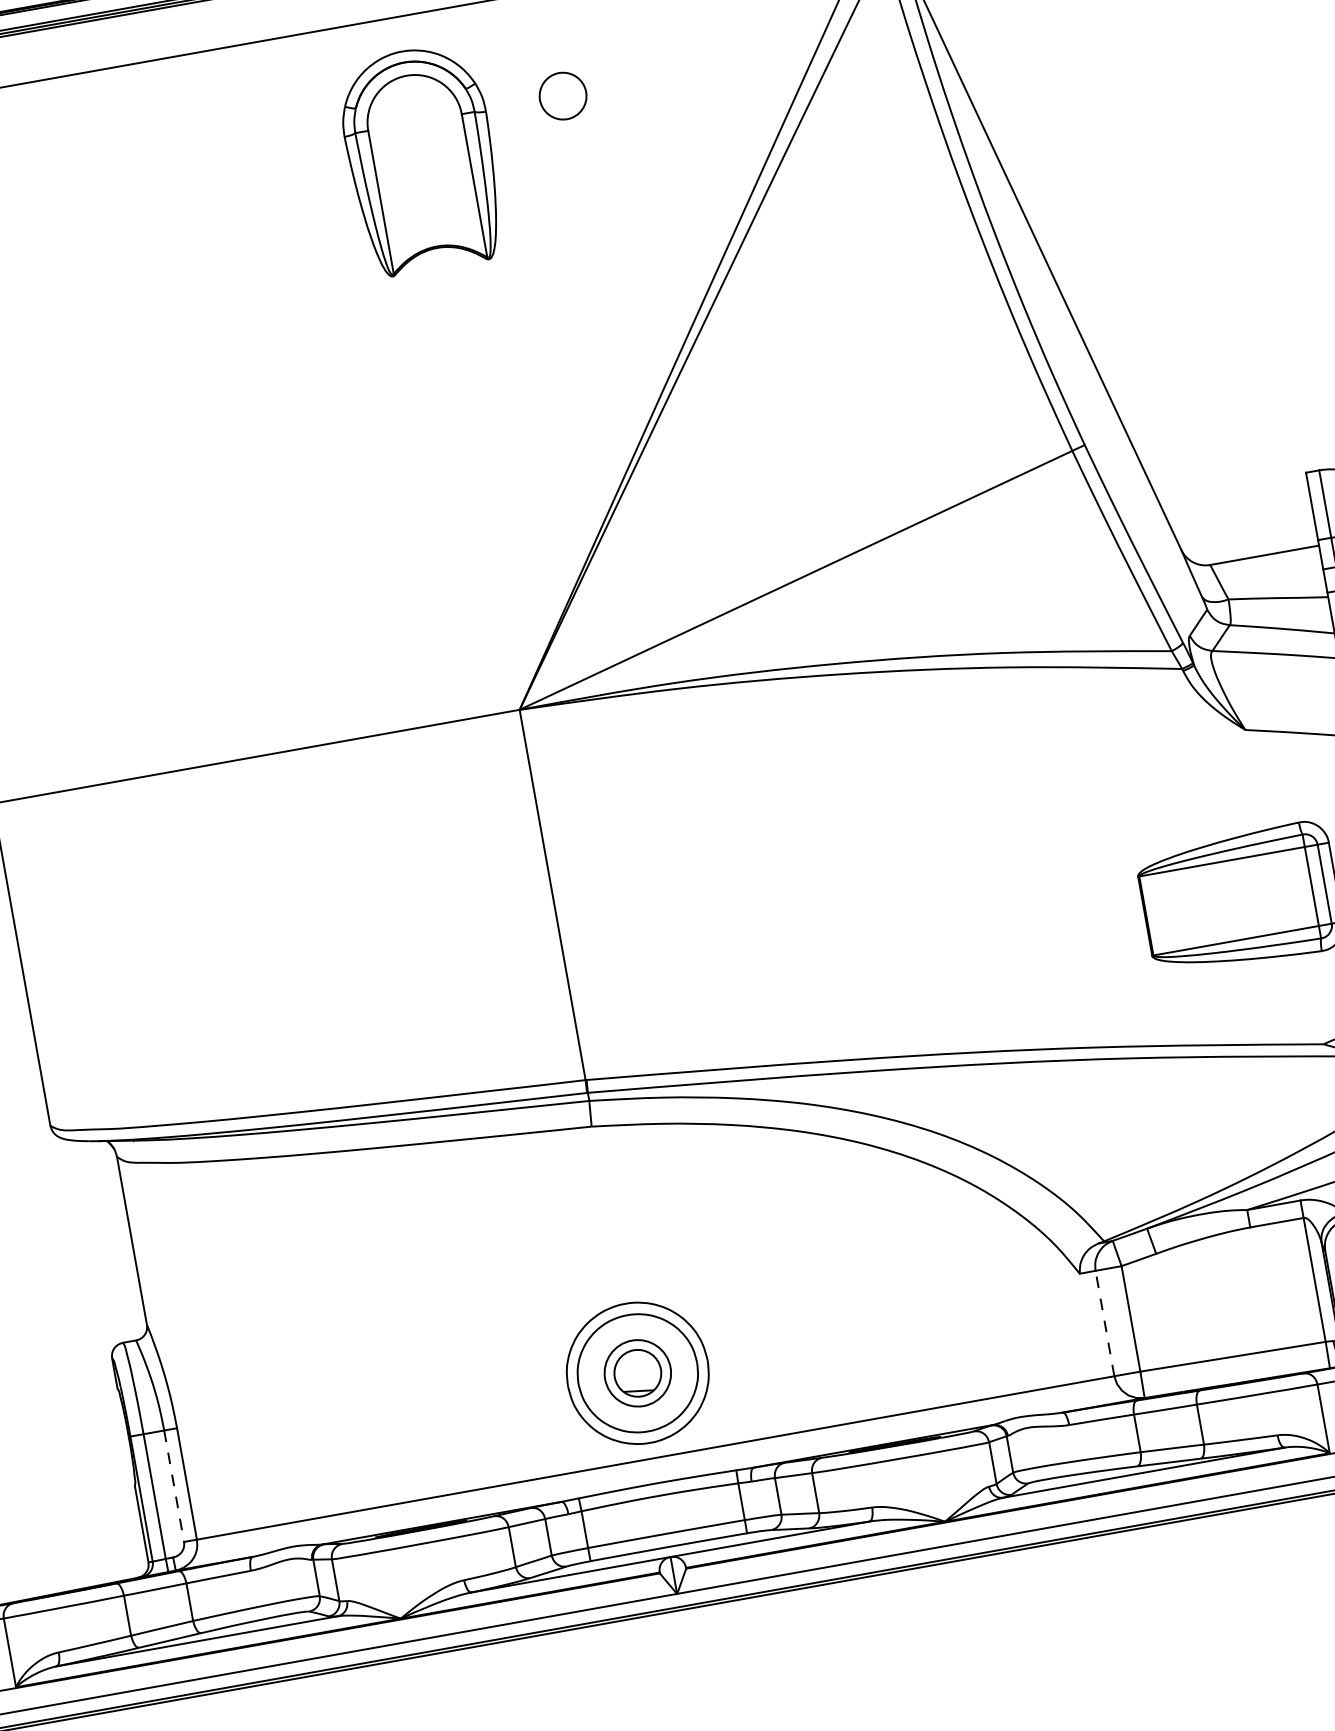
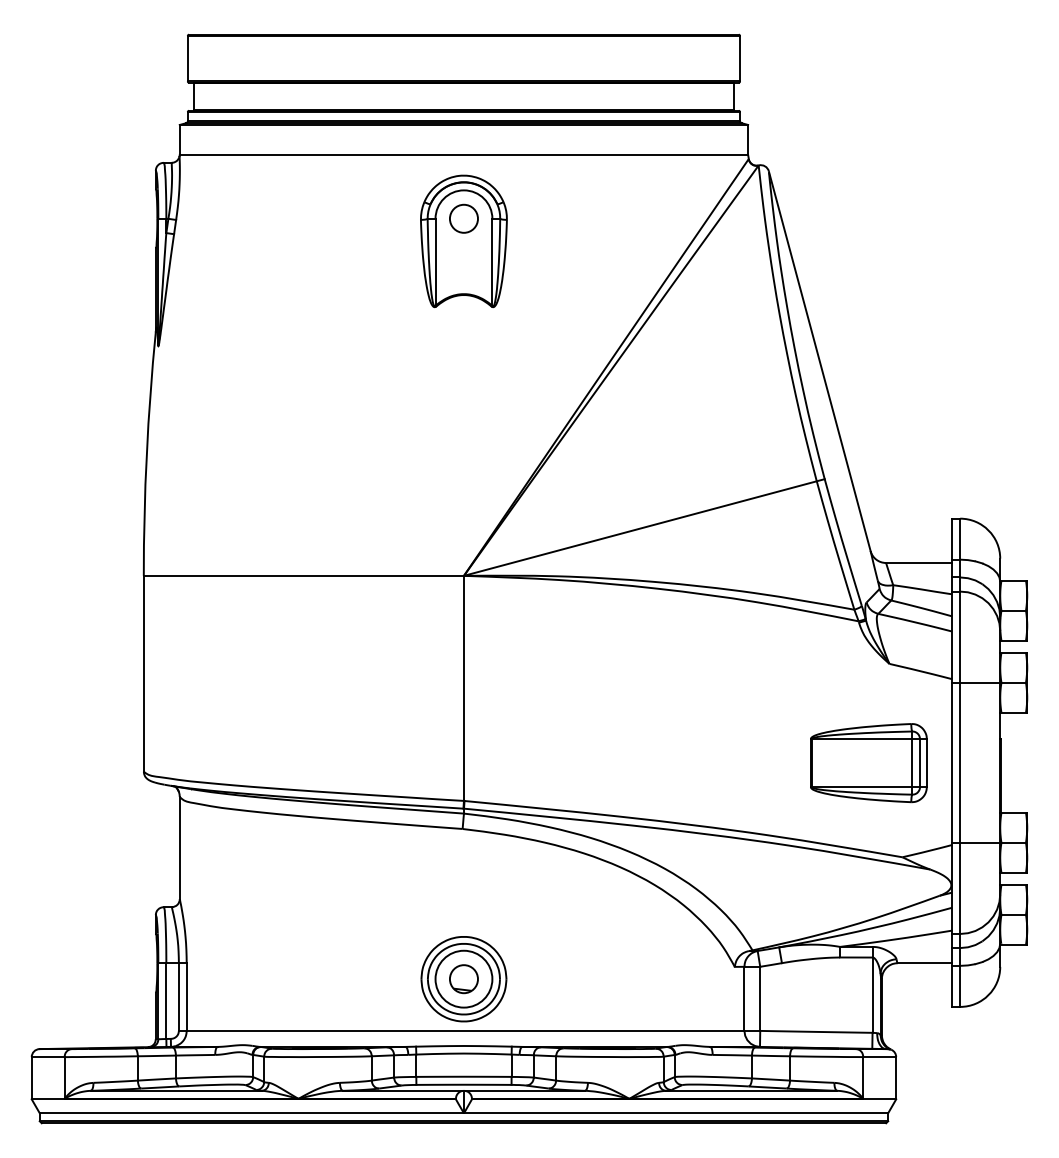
circle: (562, 95) -> (463, 218), moved
line: (1104, 1322) -> (744, 998), dashed -> solid
circle: (636, 1372) -> (463, 978), size x1.43
line: (173, 1487) -> (178, 997), dashed -> solid

